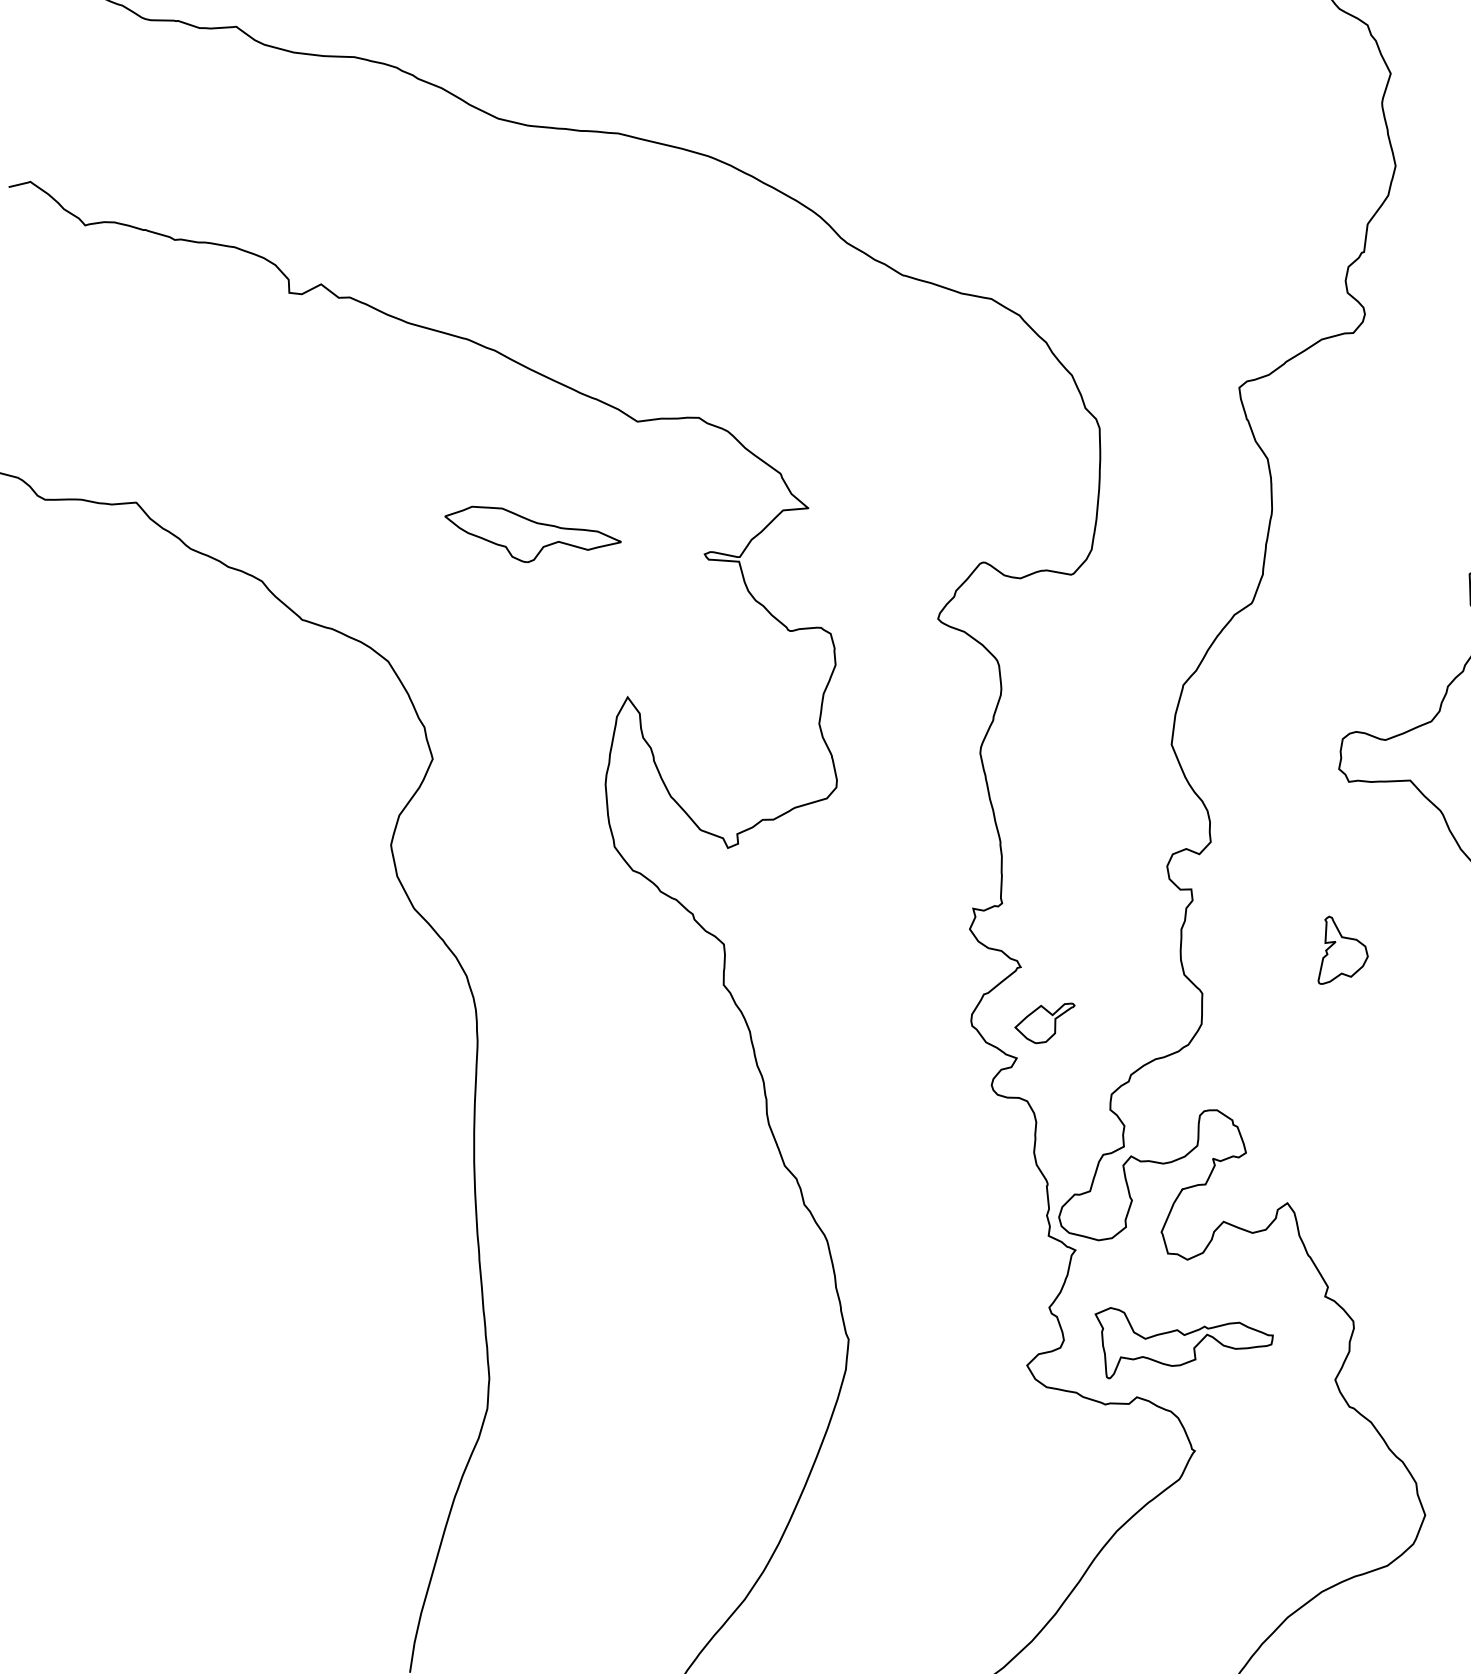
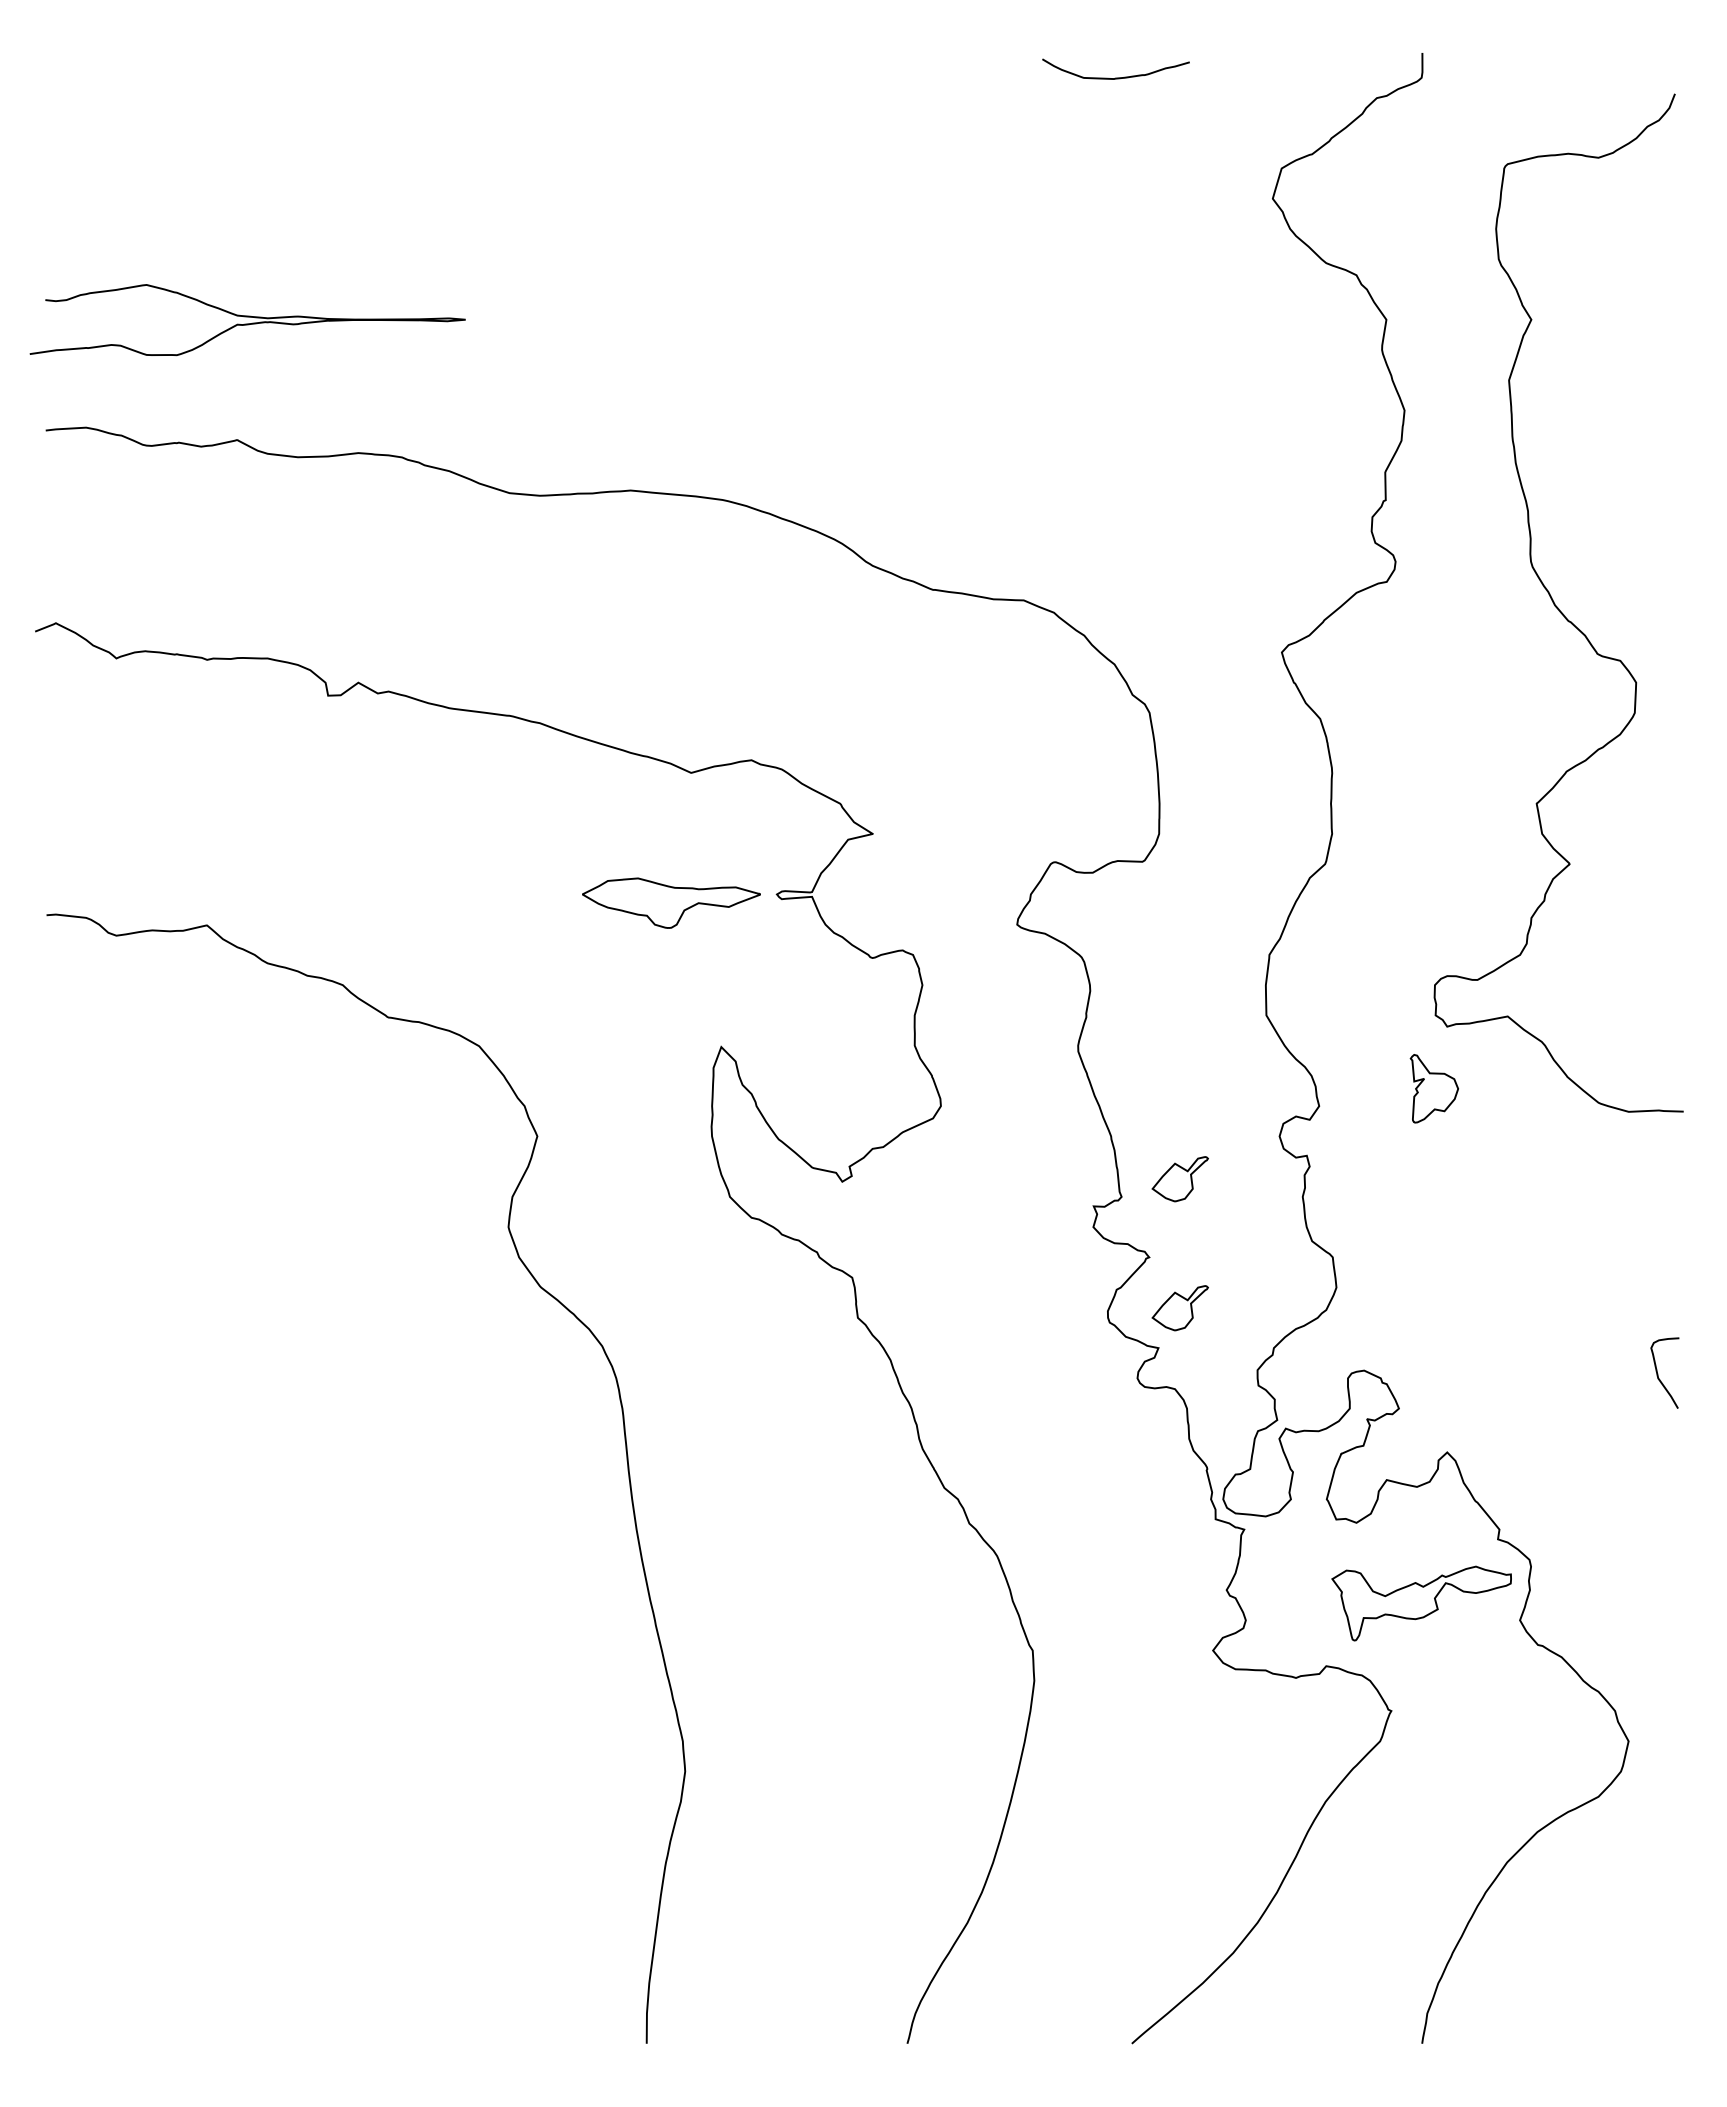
part: (531, 537) -> (671, 902), moved
part: (1061, 894) -> (1179, 1179), added
part: (1343, 952) -> (1433, 1088), moved
part: (1180, 1351) -> (1421, 1603), moved

